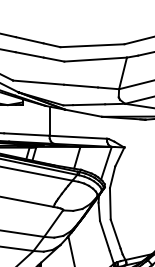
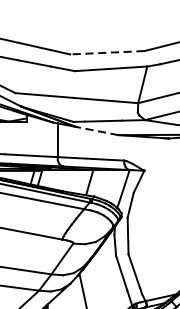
line: (91, 45) -> (106, 52), solid -> dashed
line: (83, 113) -> (96, 131), solid -> dashed

